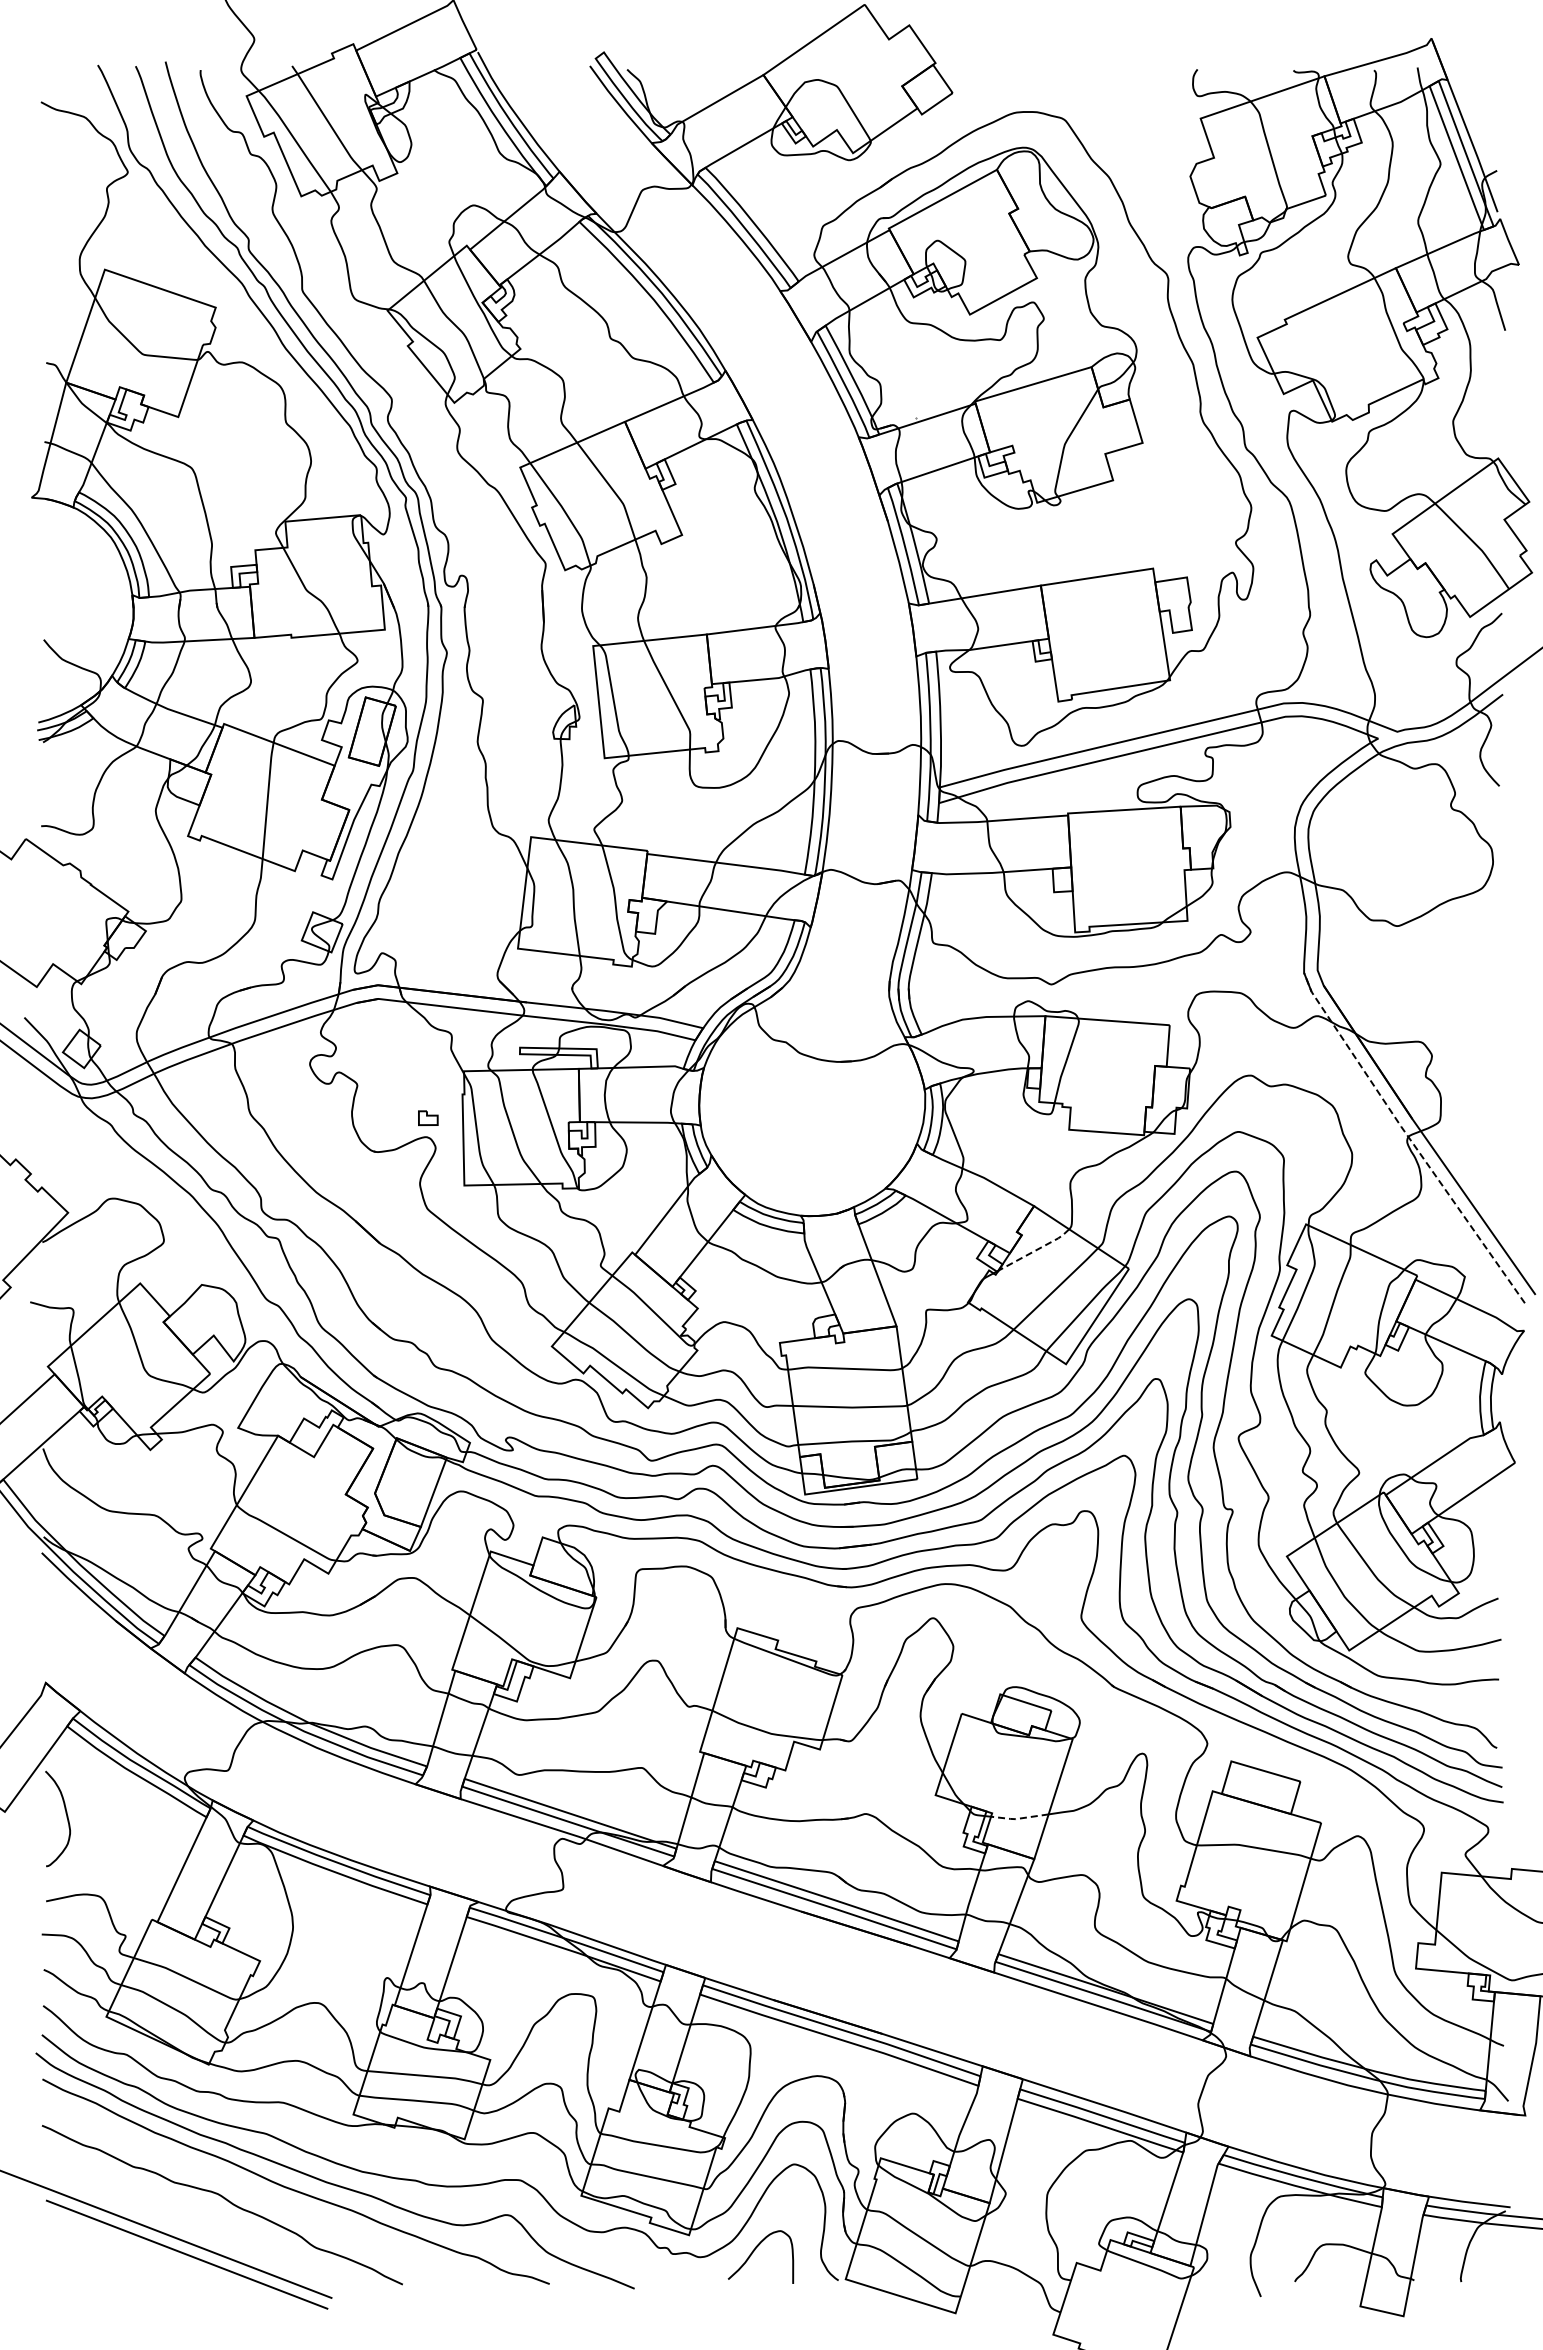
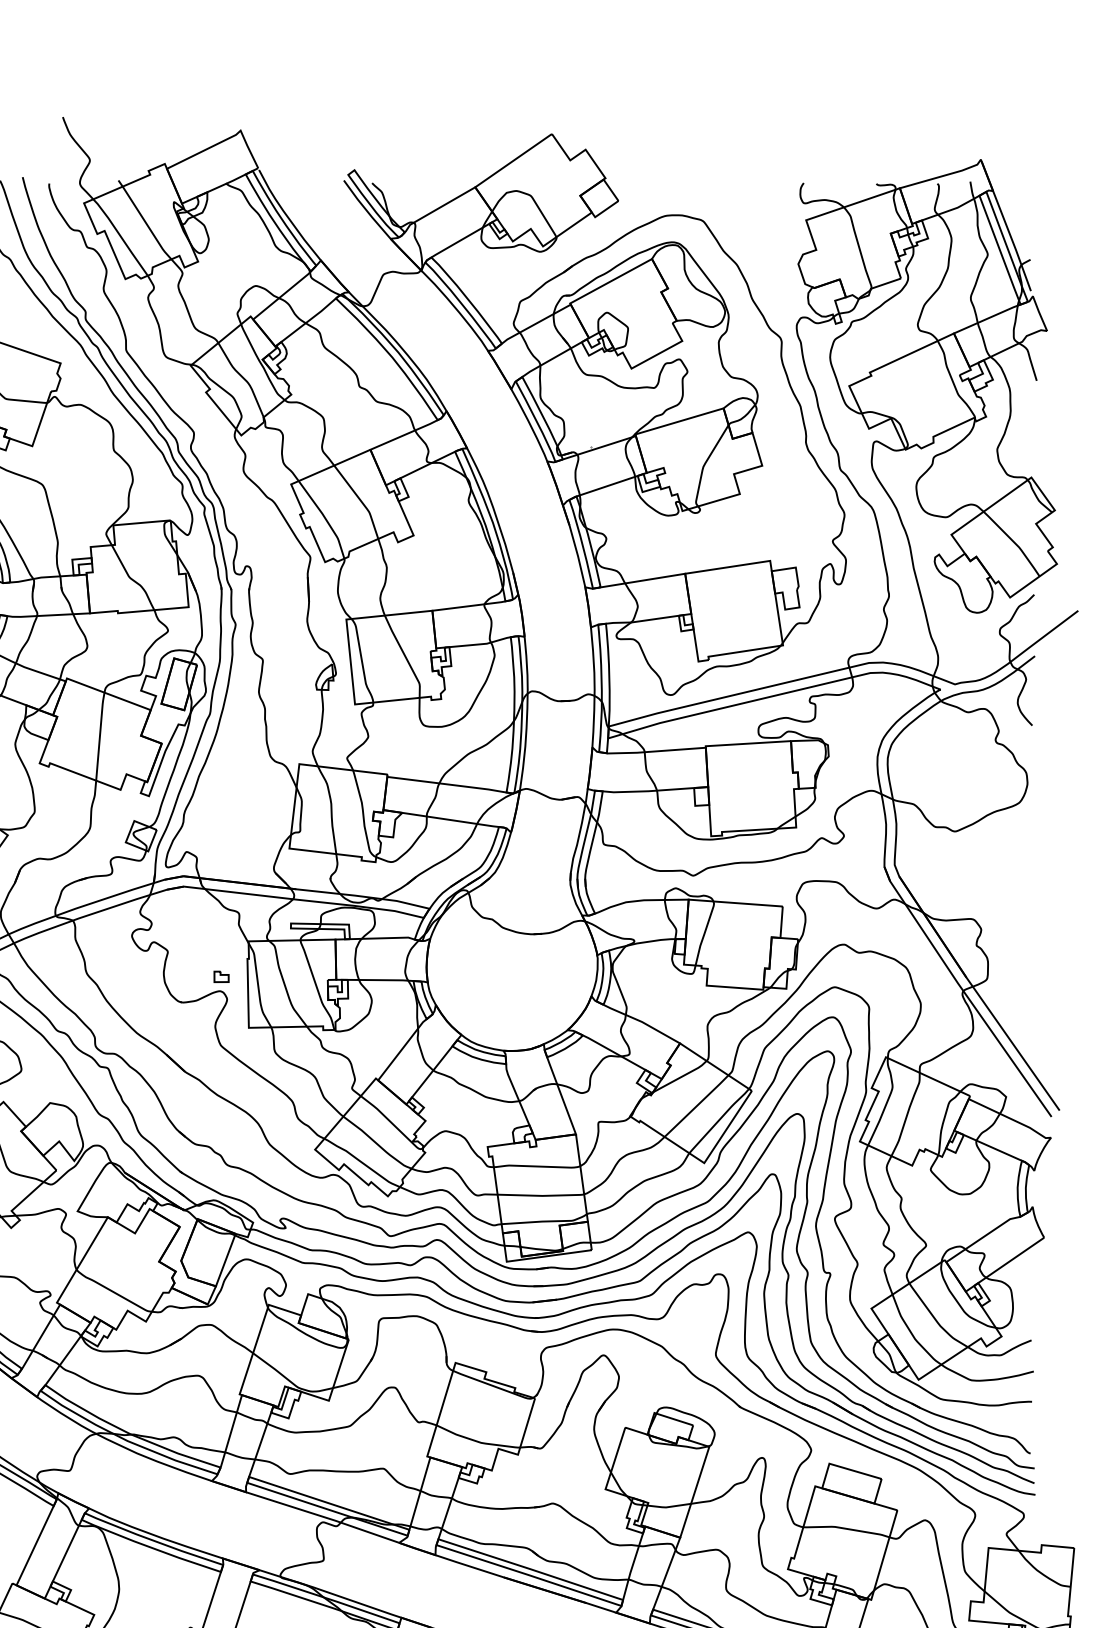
line: (1409, 1138) -> (964, 992), dashed -> solid
line: (1035, 1250) -> (681, 1077), dashed -> solid
line: (1018, 1818) -> (668, 1506), dashed -> solid

